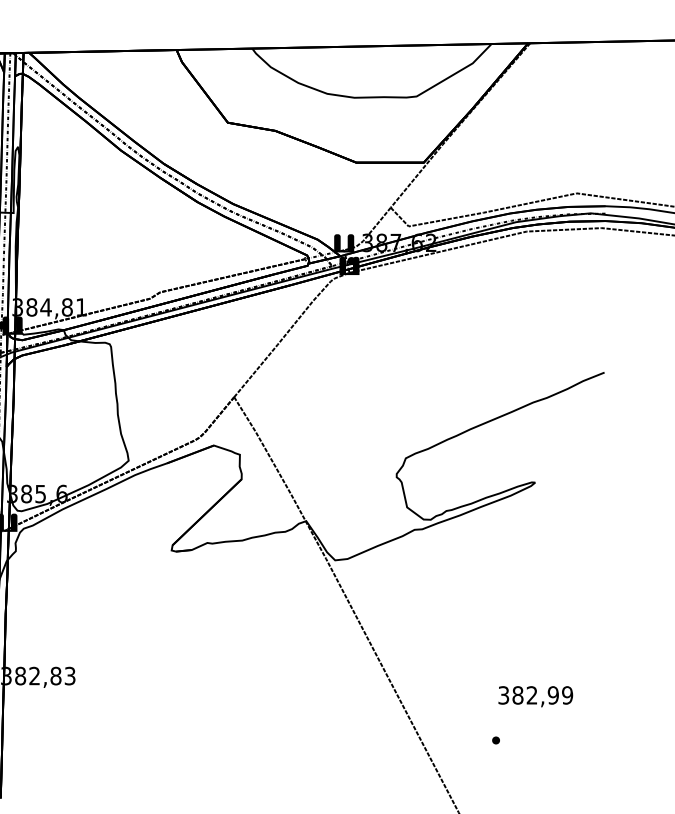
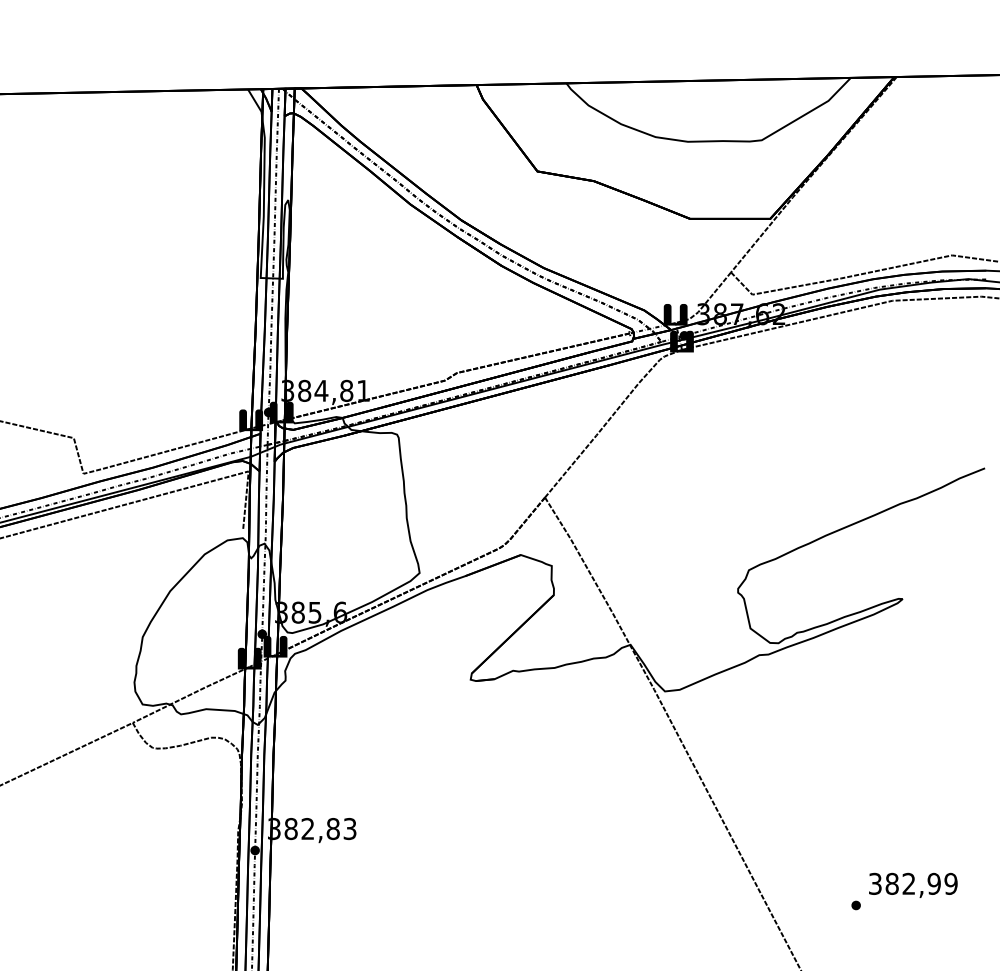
text: (535, 695) -> (913, 884), moved

